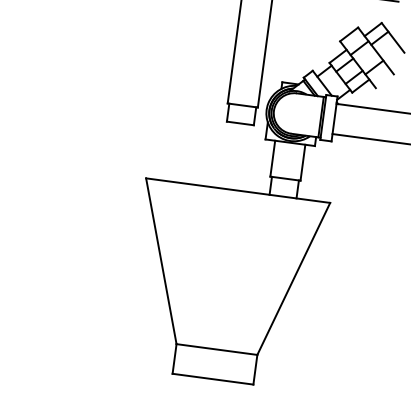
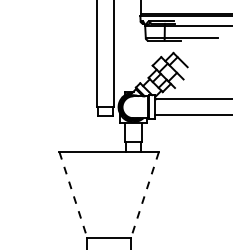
line: (161, 262) -> (73, 195), solid -> dashed
line: (292, 279) -> (144, 195), solid -> dashed

